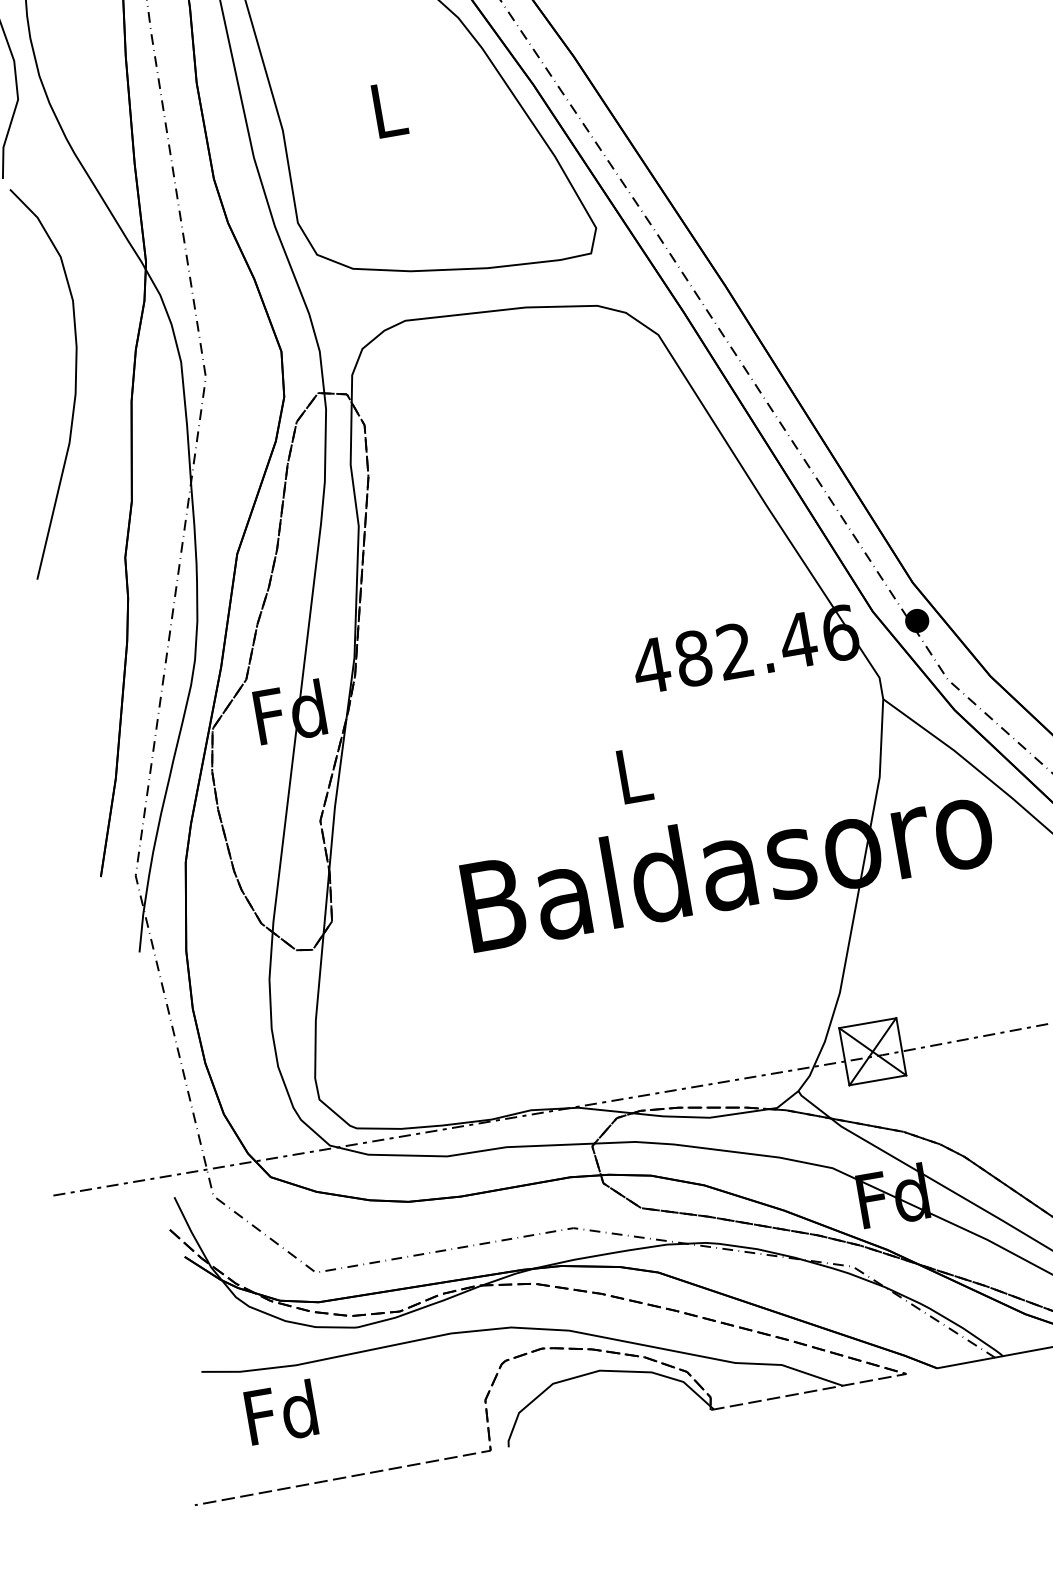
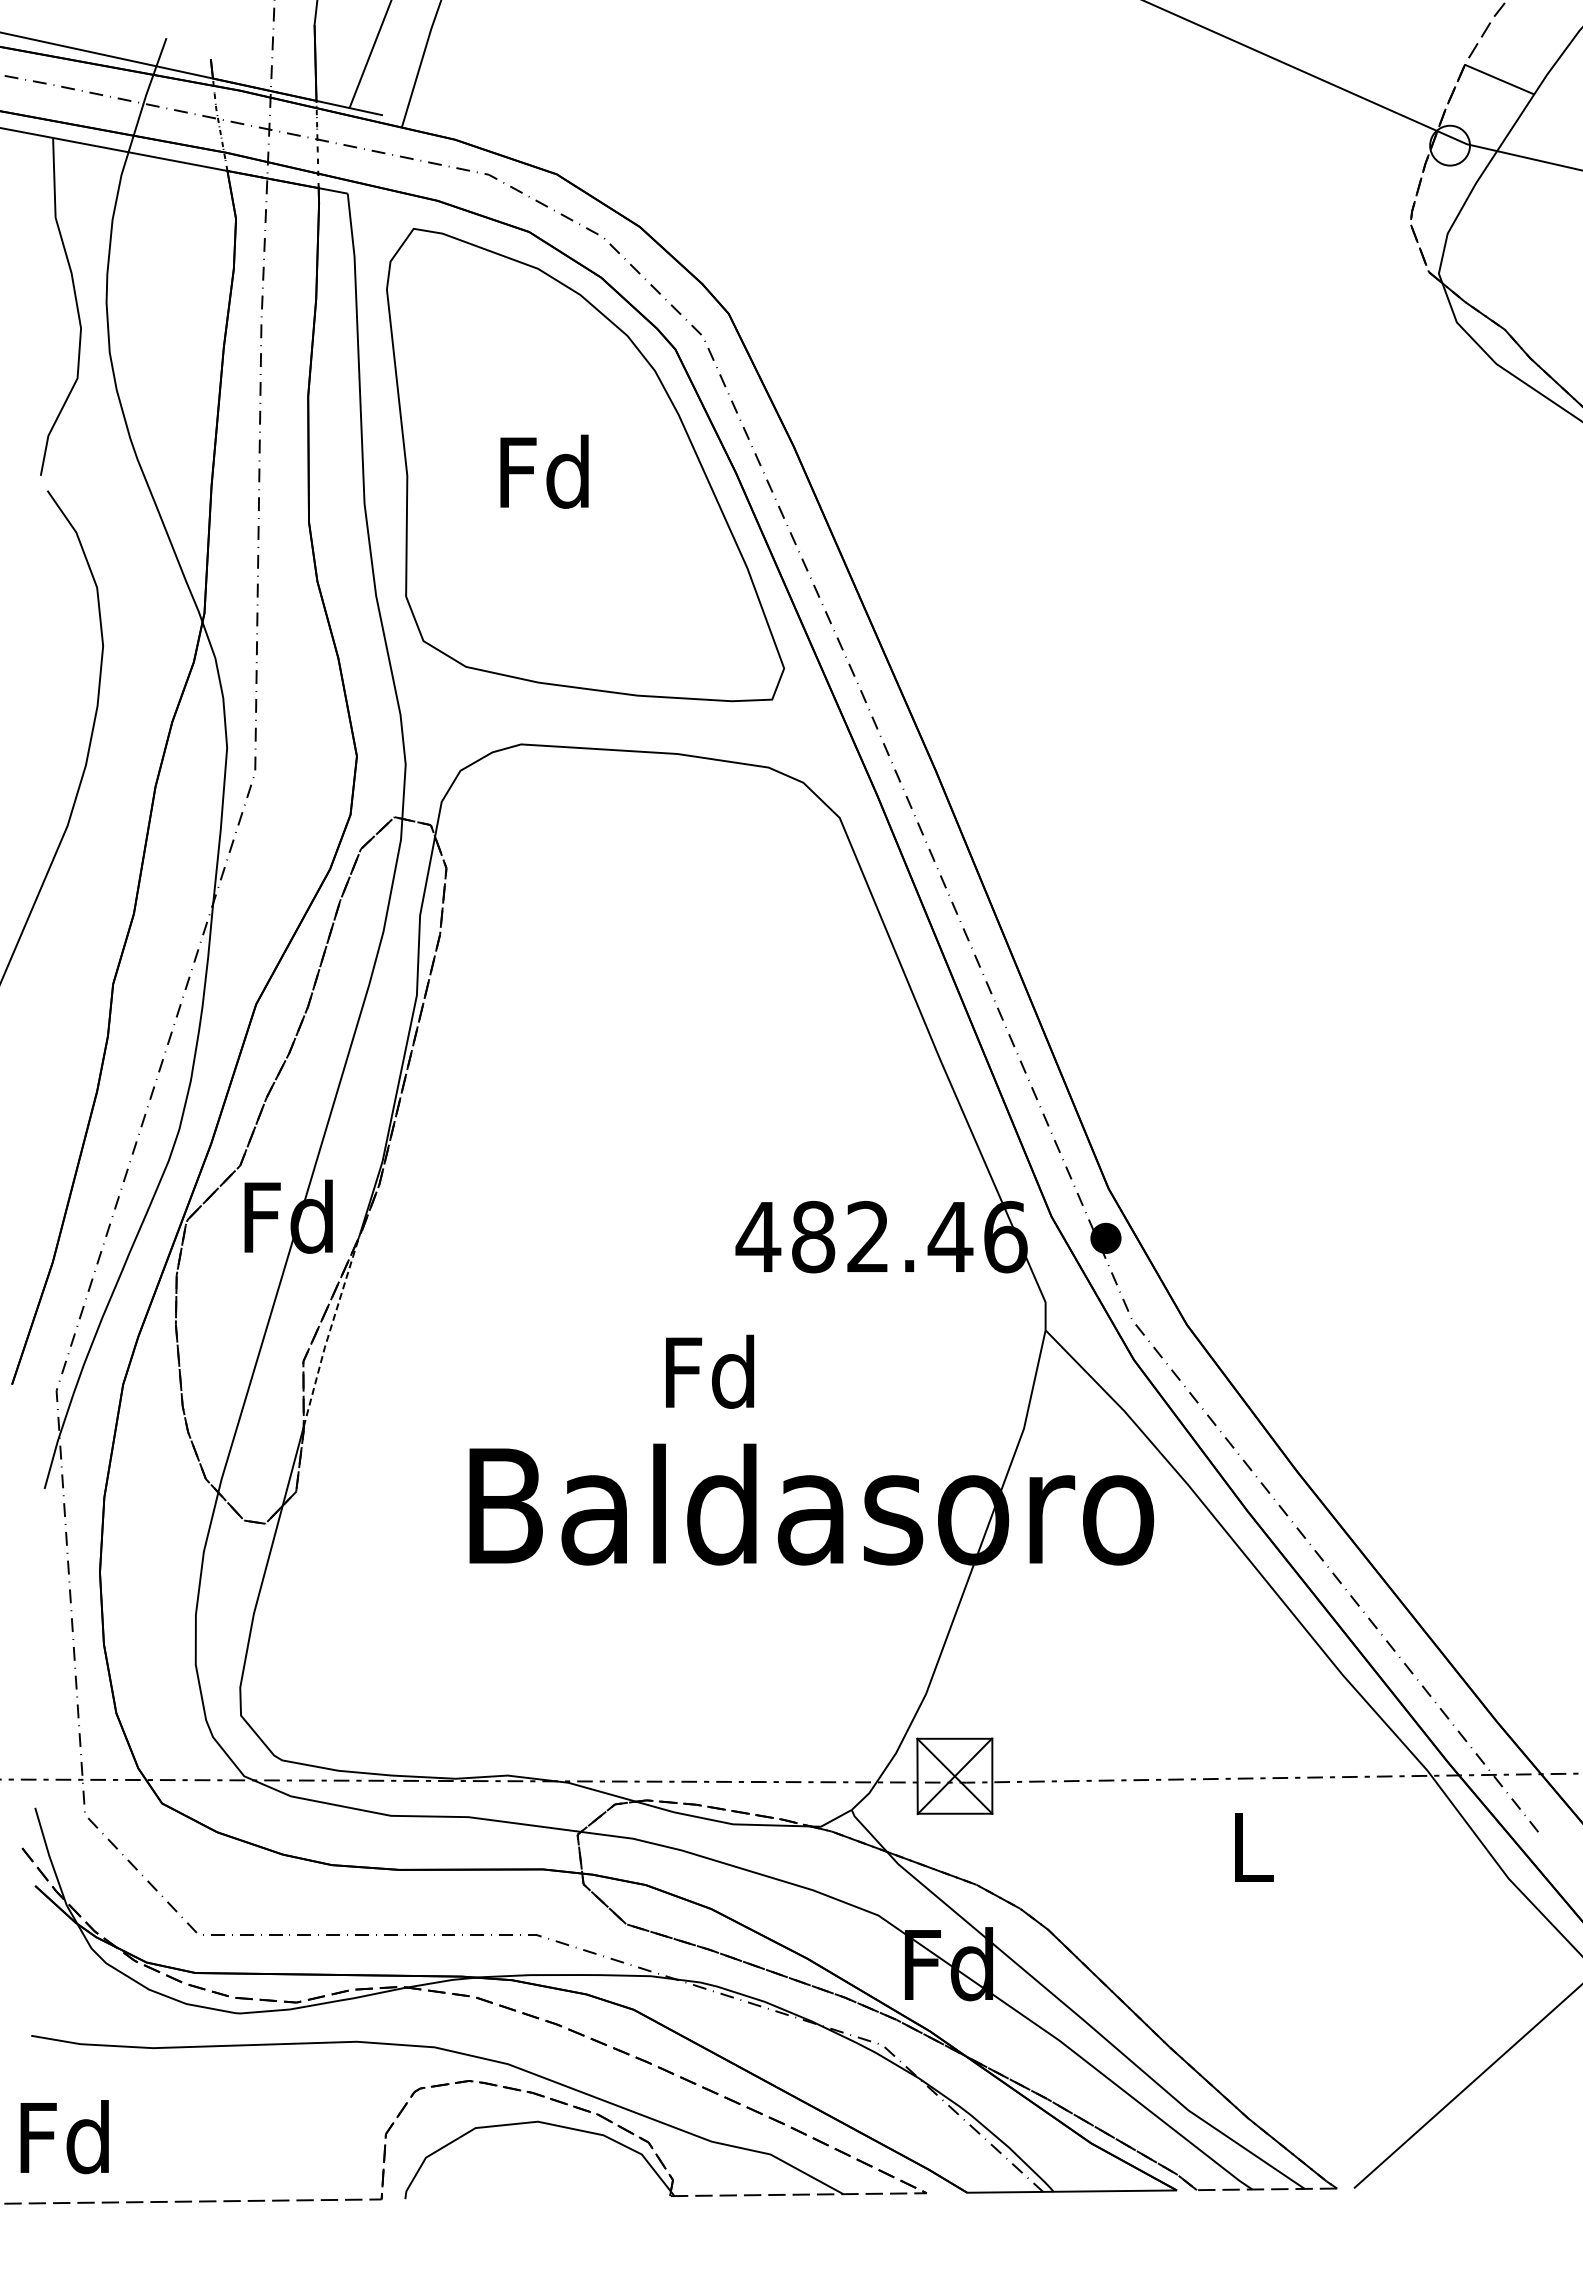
text: (387, 109) -> (544, 471), L -> Fd
text: (632, 774) -> (710, 1371), L -> Fd
line: (336, 794) -> (329, 1331), solid -> dashed
text: (281, 1412) -> (64, 2137), moved

